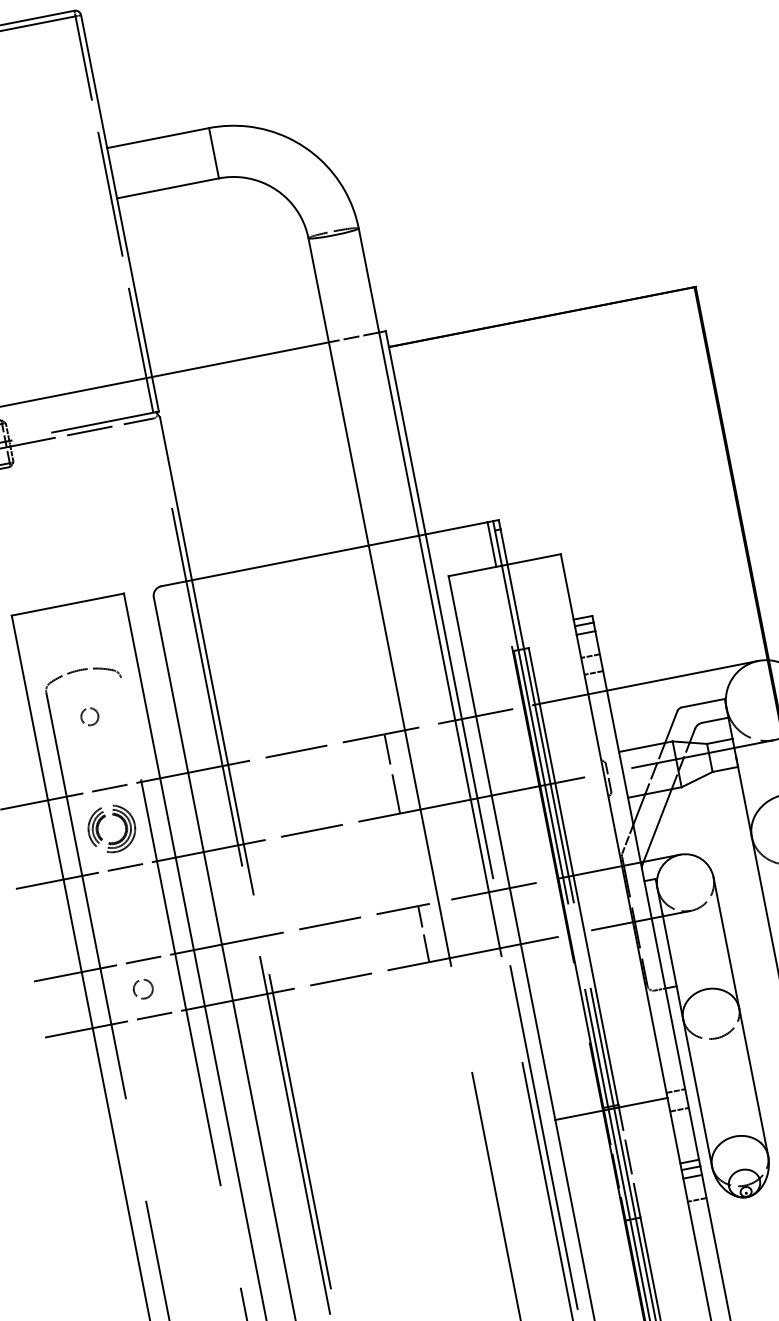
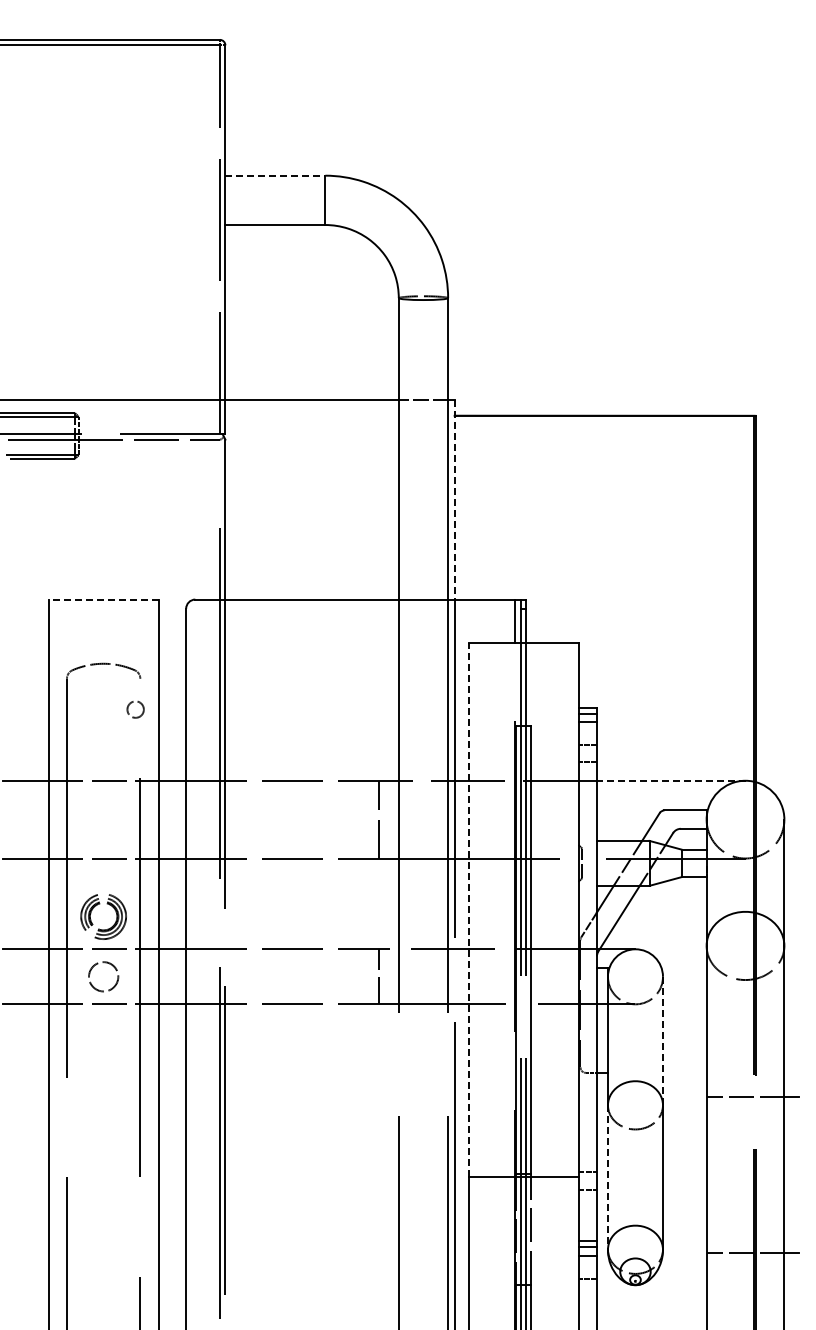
line: (158, 137) -> (275, 175), solid -> dashed
line: (405, 432) -> (454, 499), solid -> dashed
line: (67, 604) -> (103, 599), solid -> dashed
line: (681, 675) -> (670, 780), solid -> dashed
circle: (89, 716) -> (135, 709), moved
part: (102, 820) -> (96, 906), moved
line: (501, 848) -> (468, 910), solid -> dashed
line: (725, 942) -> (662, 1040), solid -> dashed
circle: (143, 988) -> (103, 976), size x1.6
line: (697, 1094) -> (607, 1178), solid -> dashed

